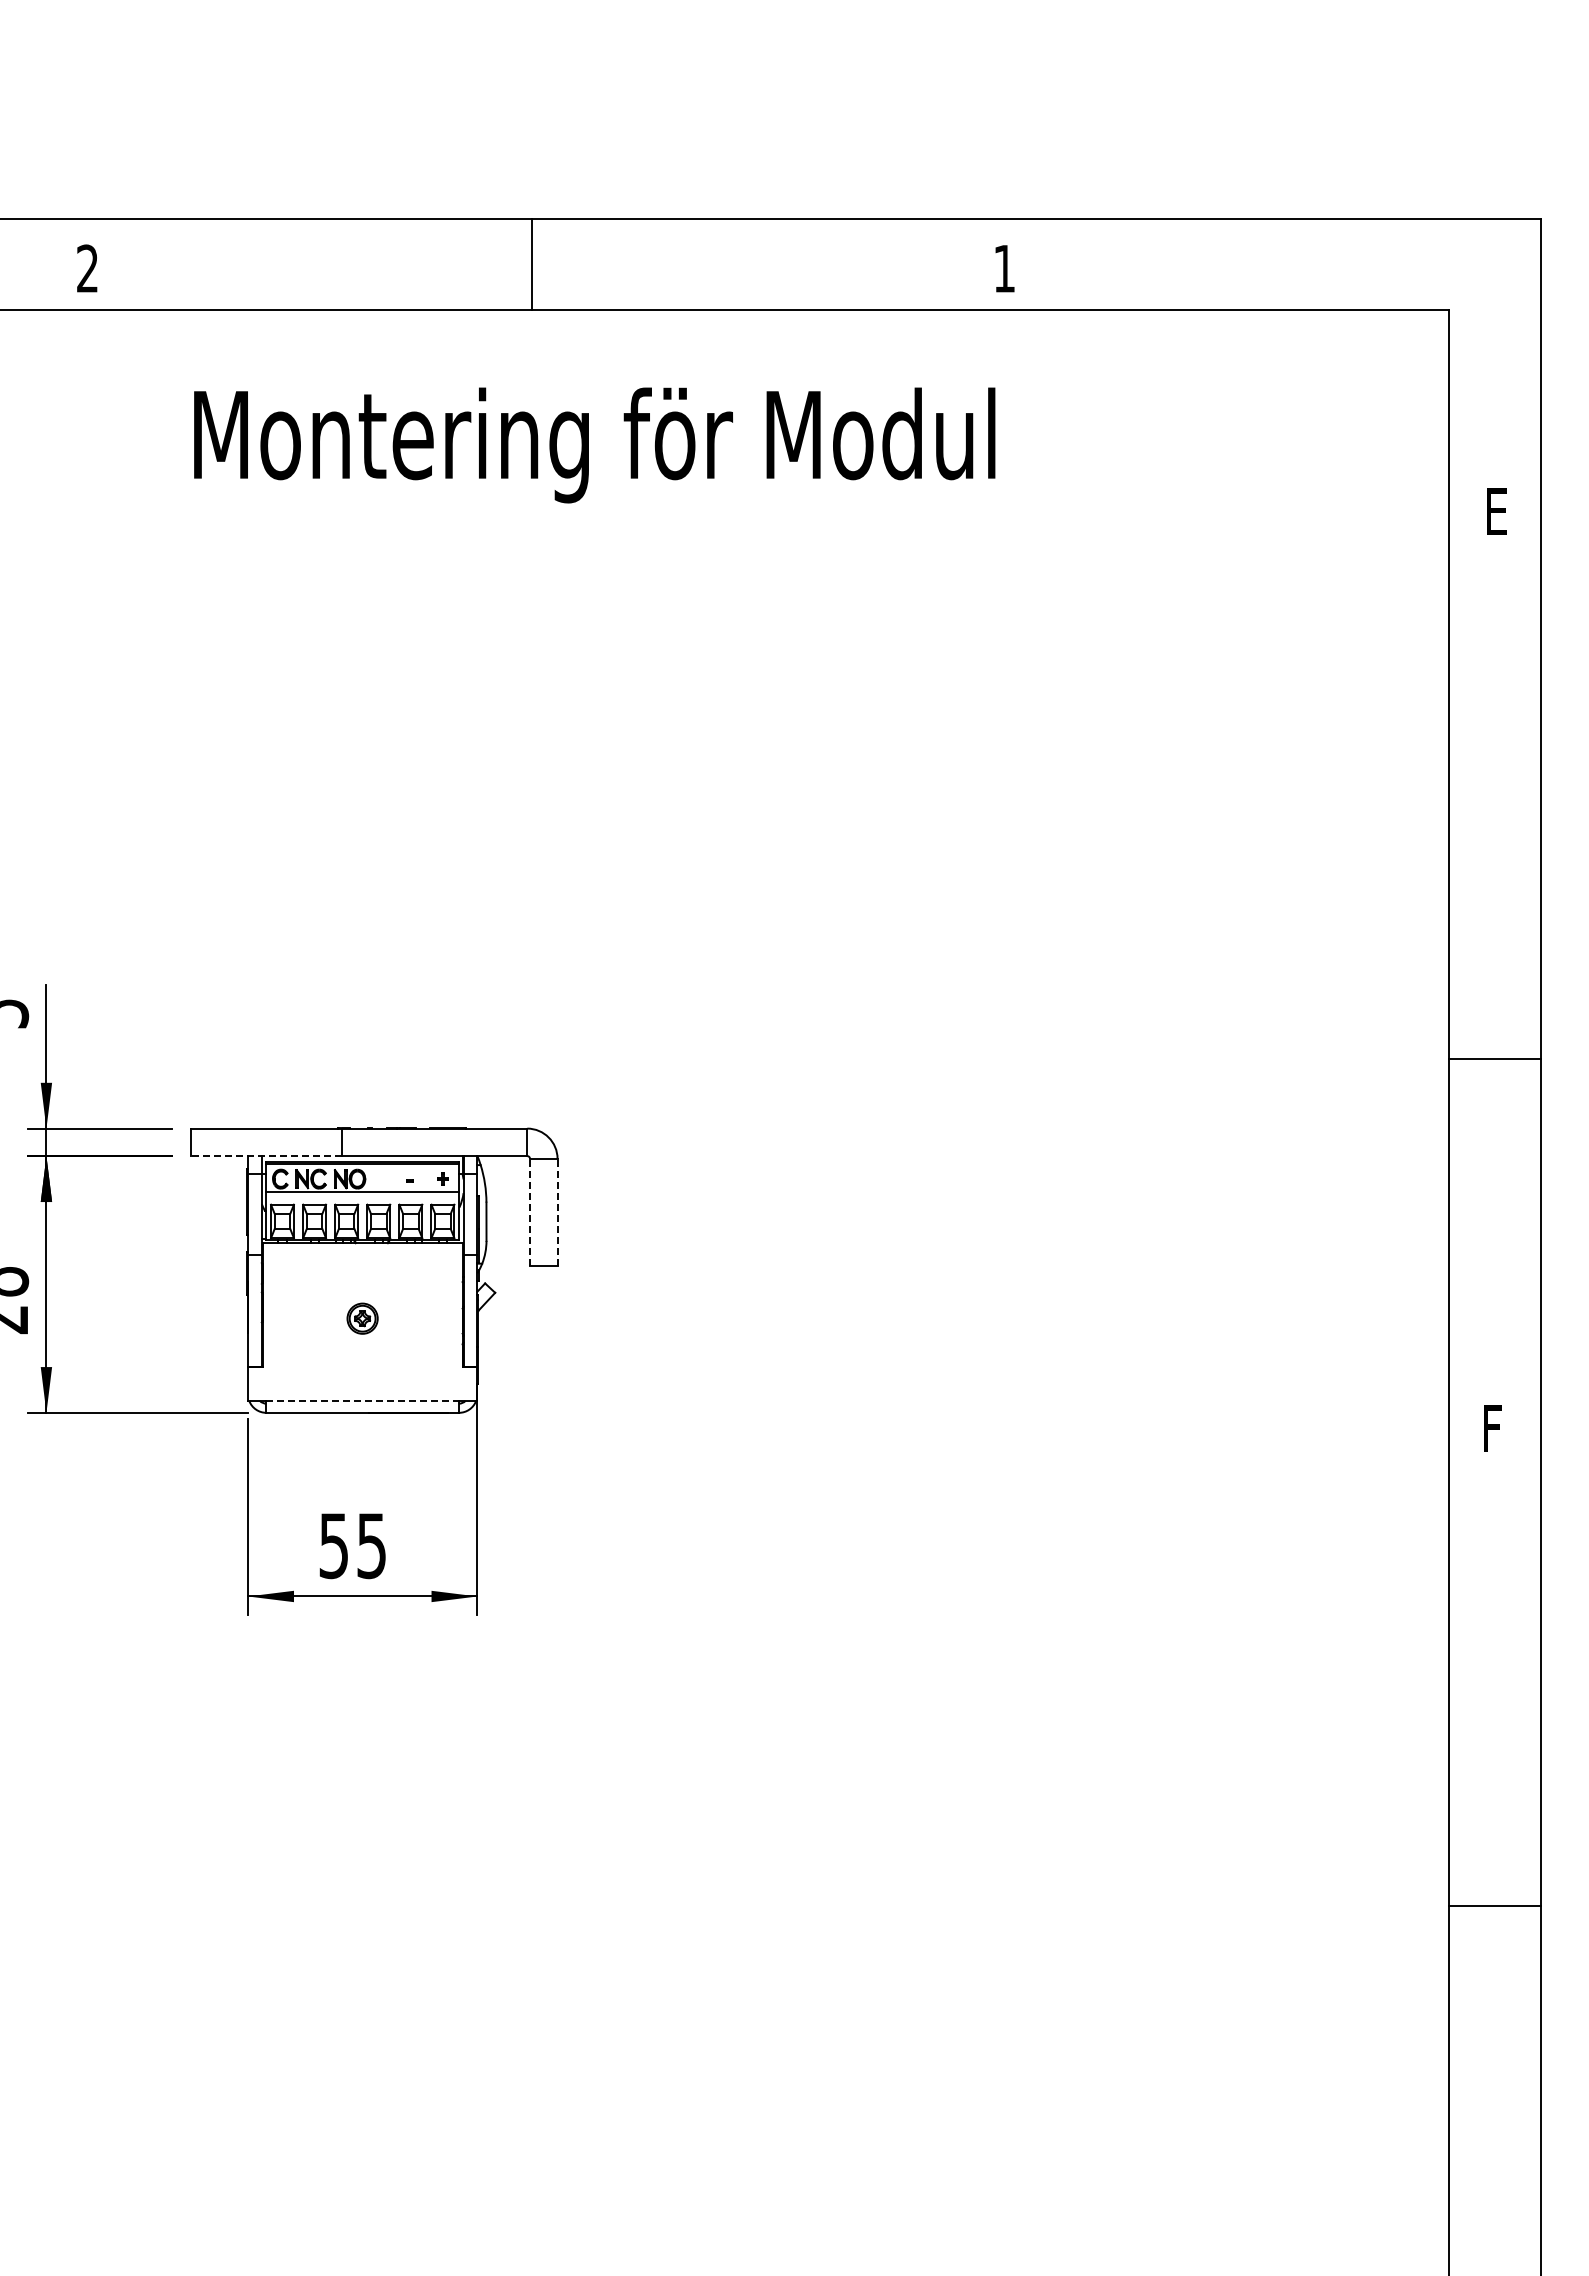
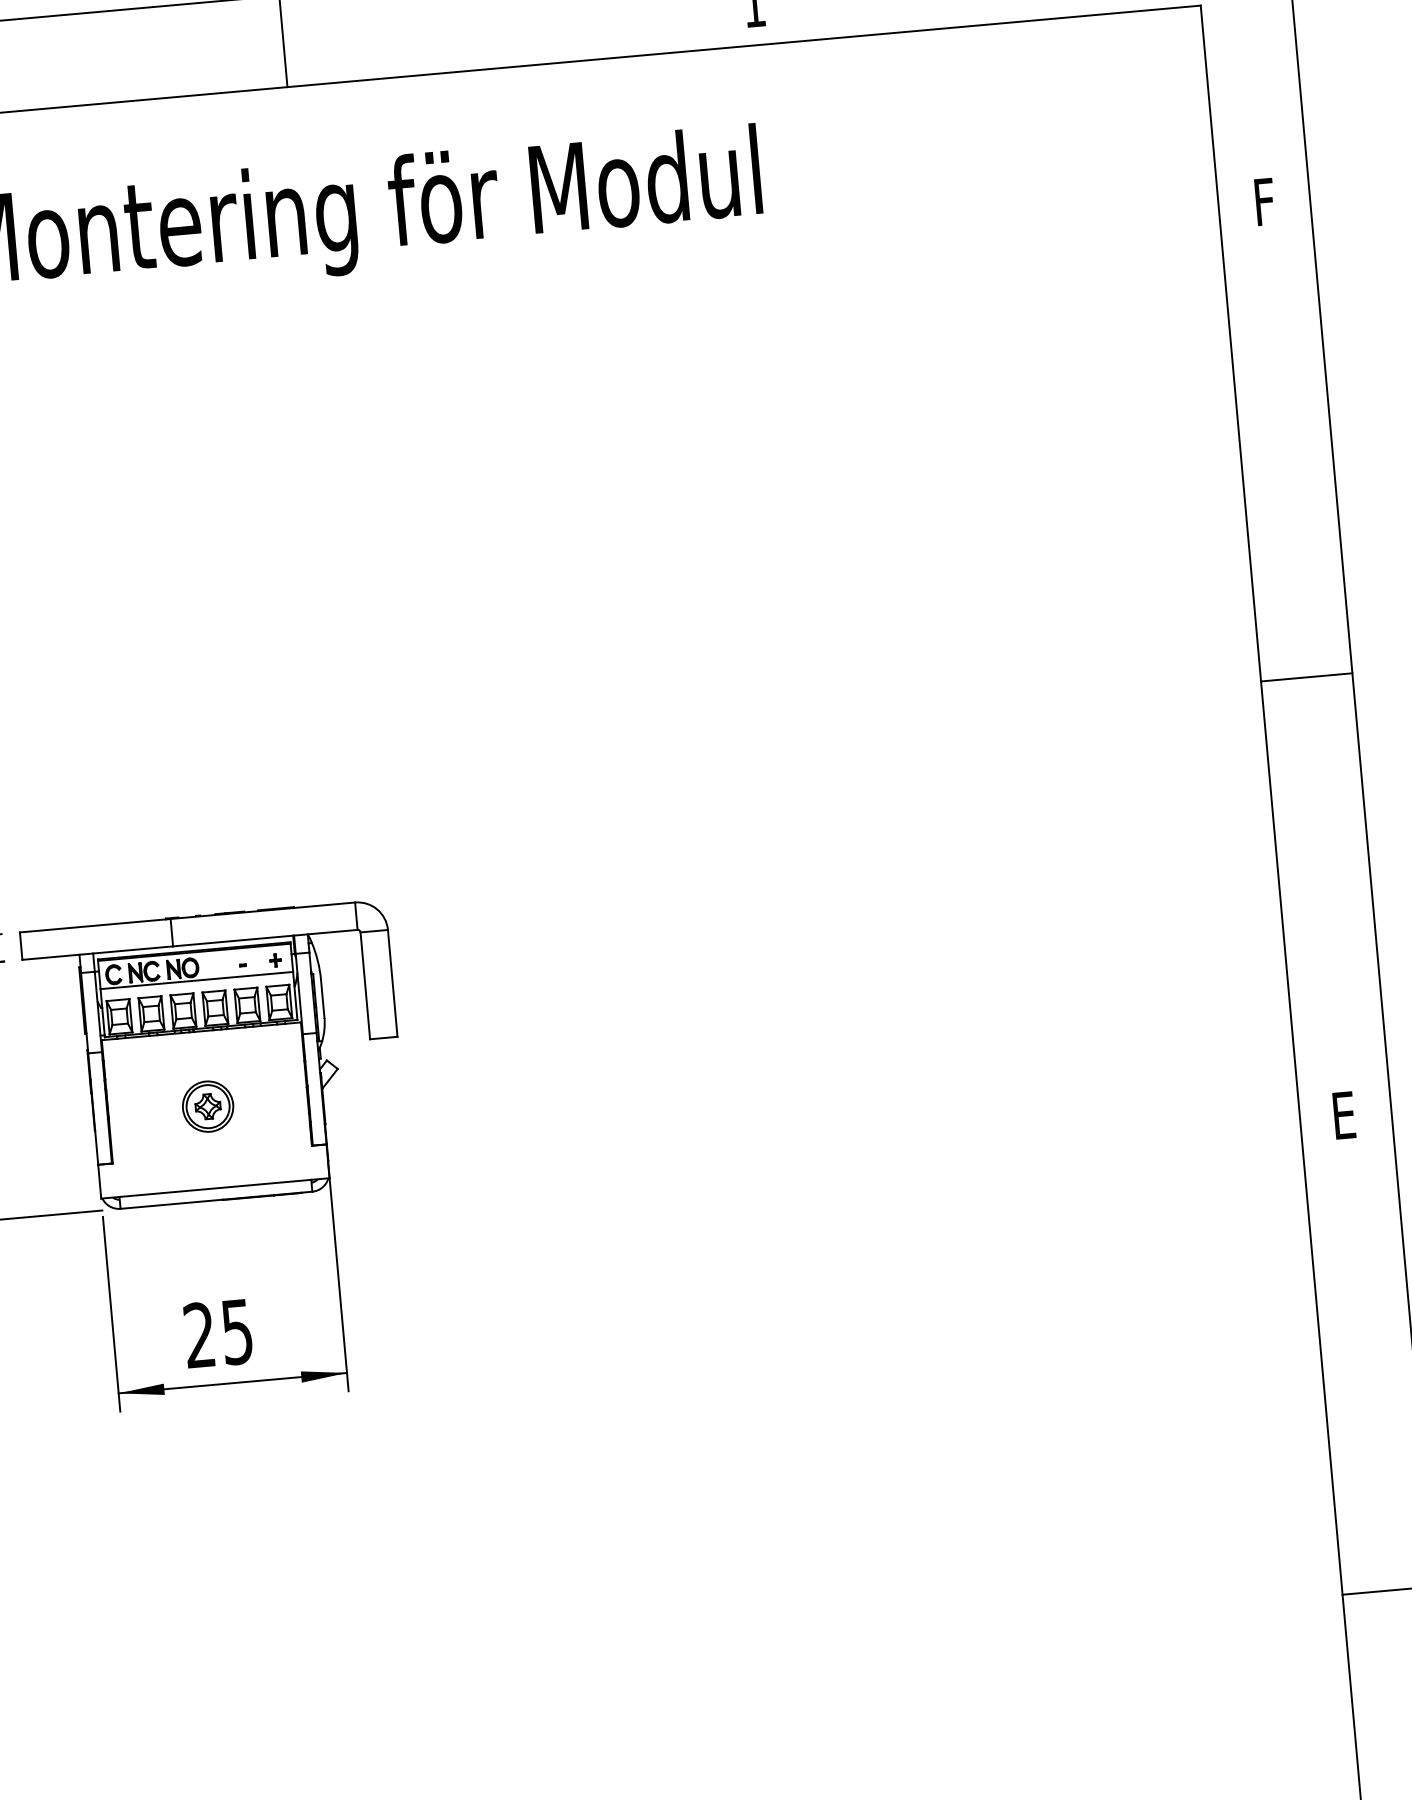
text: (1498, 511) -> (1267, 201), E -> F
line: (1494, 1058) -> (1306, 676), moved
line: (266, 1156) -> (97, 953), dashed -> solid
line: (530, 1212) -> (365, 985), dashed -> solid
line: (557, 1212) -> (392, 983), dashed -> solid
part: (362, 1318) -> (207, 1106), size x1.67
line: (363, 1400) -> (216, 1187), dashed -> solid
text: (1495, 1428) -> (1346, 1115), F -> E
text: (333, 1545) -> (199, 1334), 55 -> 25

